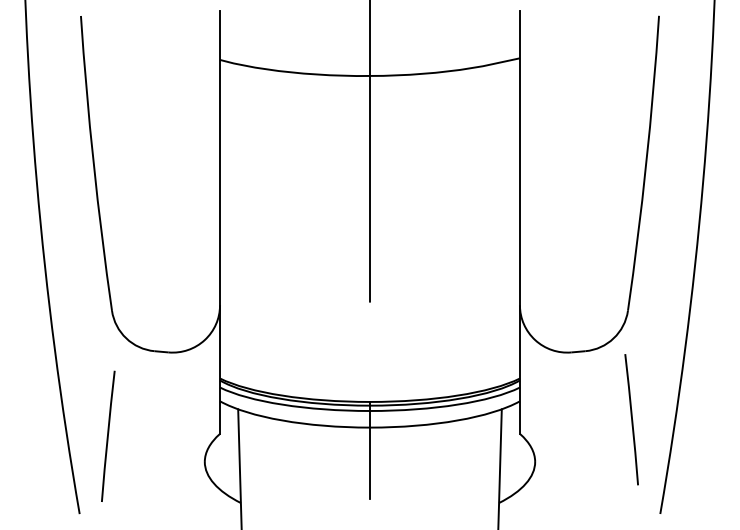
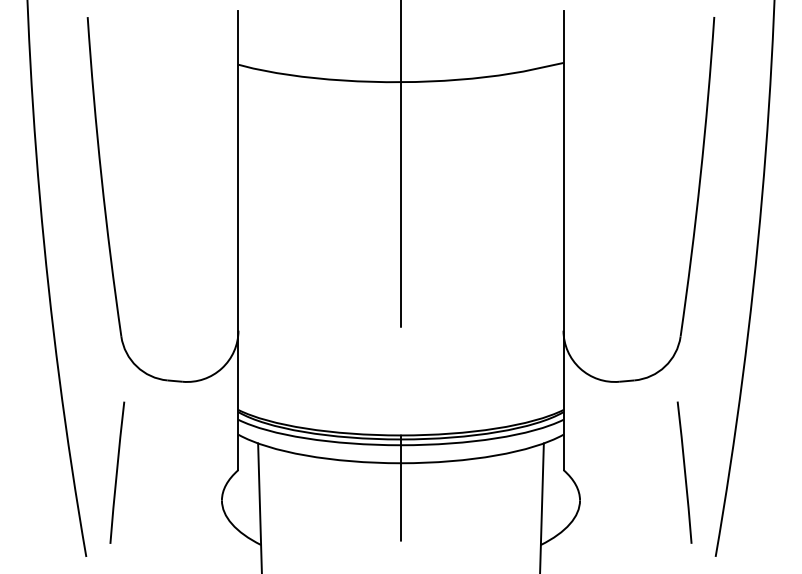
line: (631, 419) -> (684, 472), moved

